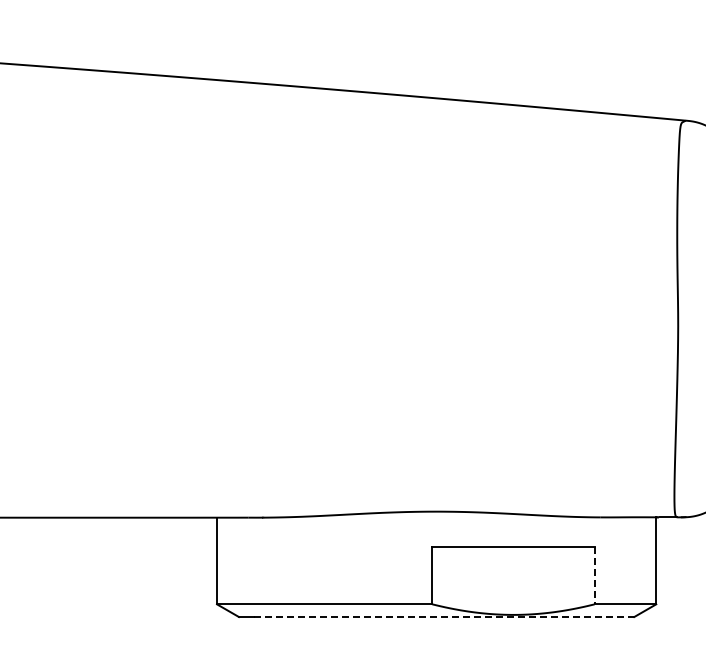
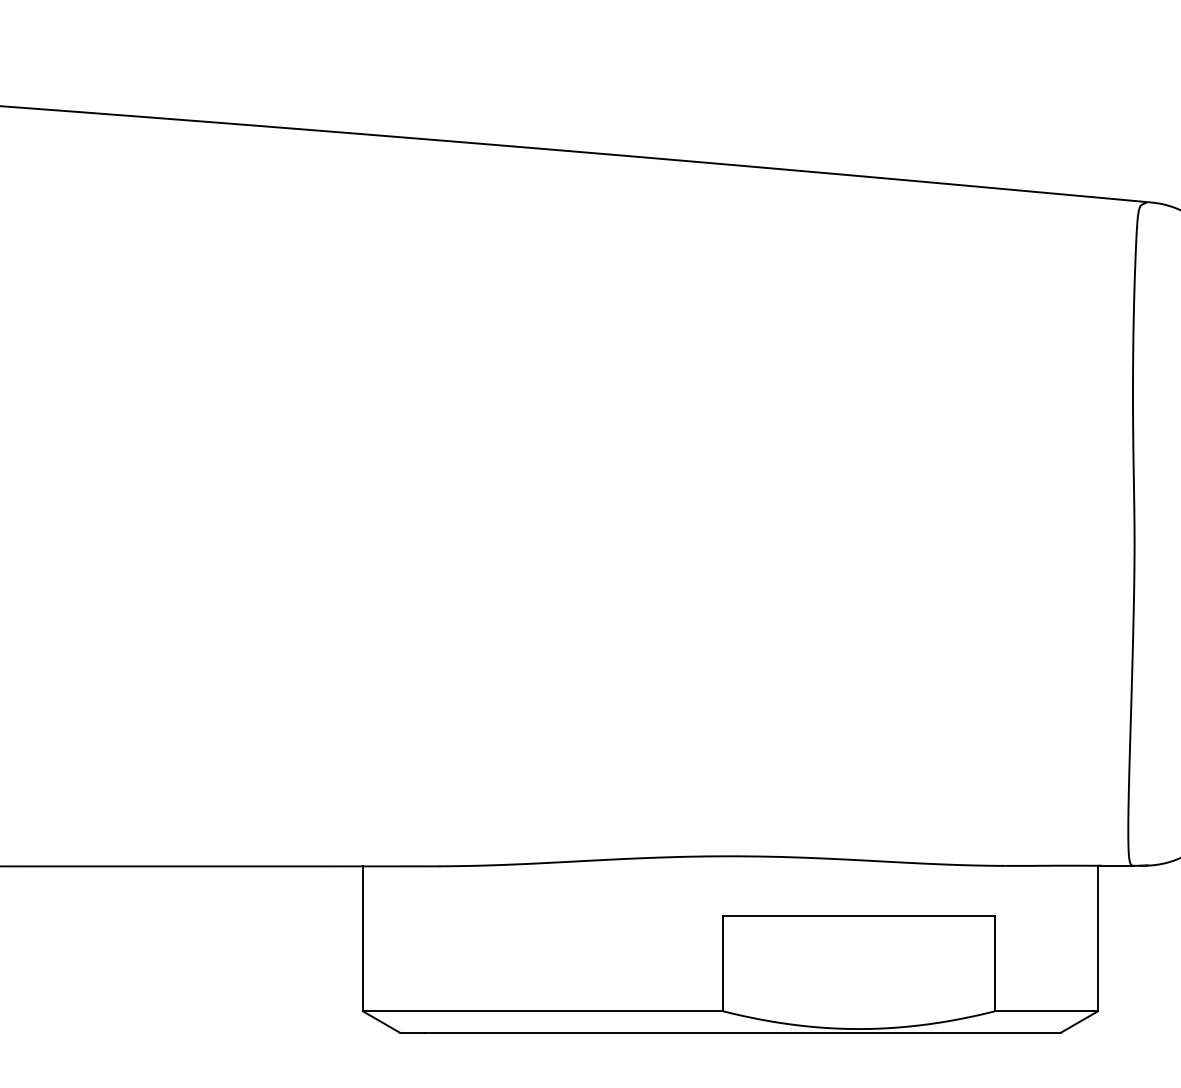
line: (594, 576) -> (994, 964), dashed -> solid
line: (444, 617) -> (743, 1033), dashed -> solid

